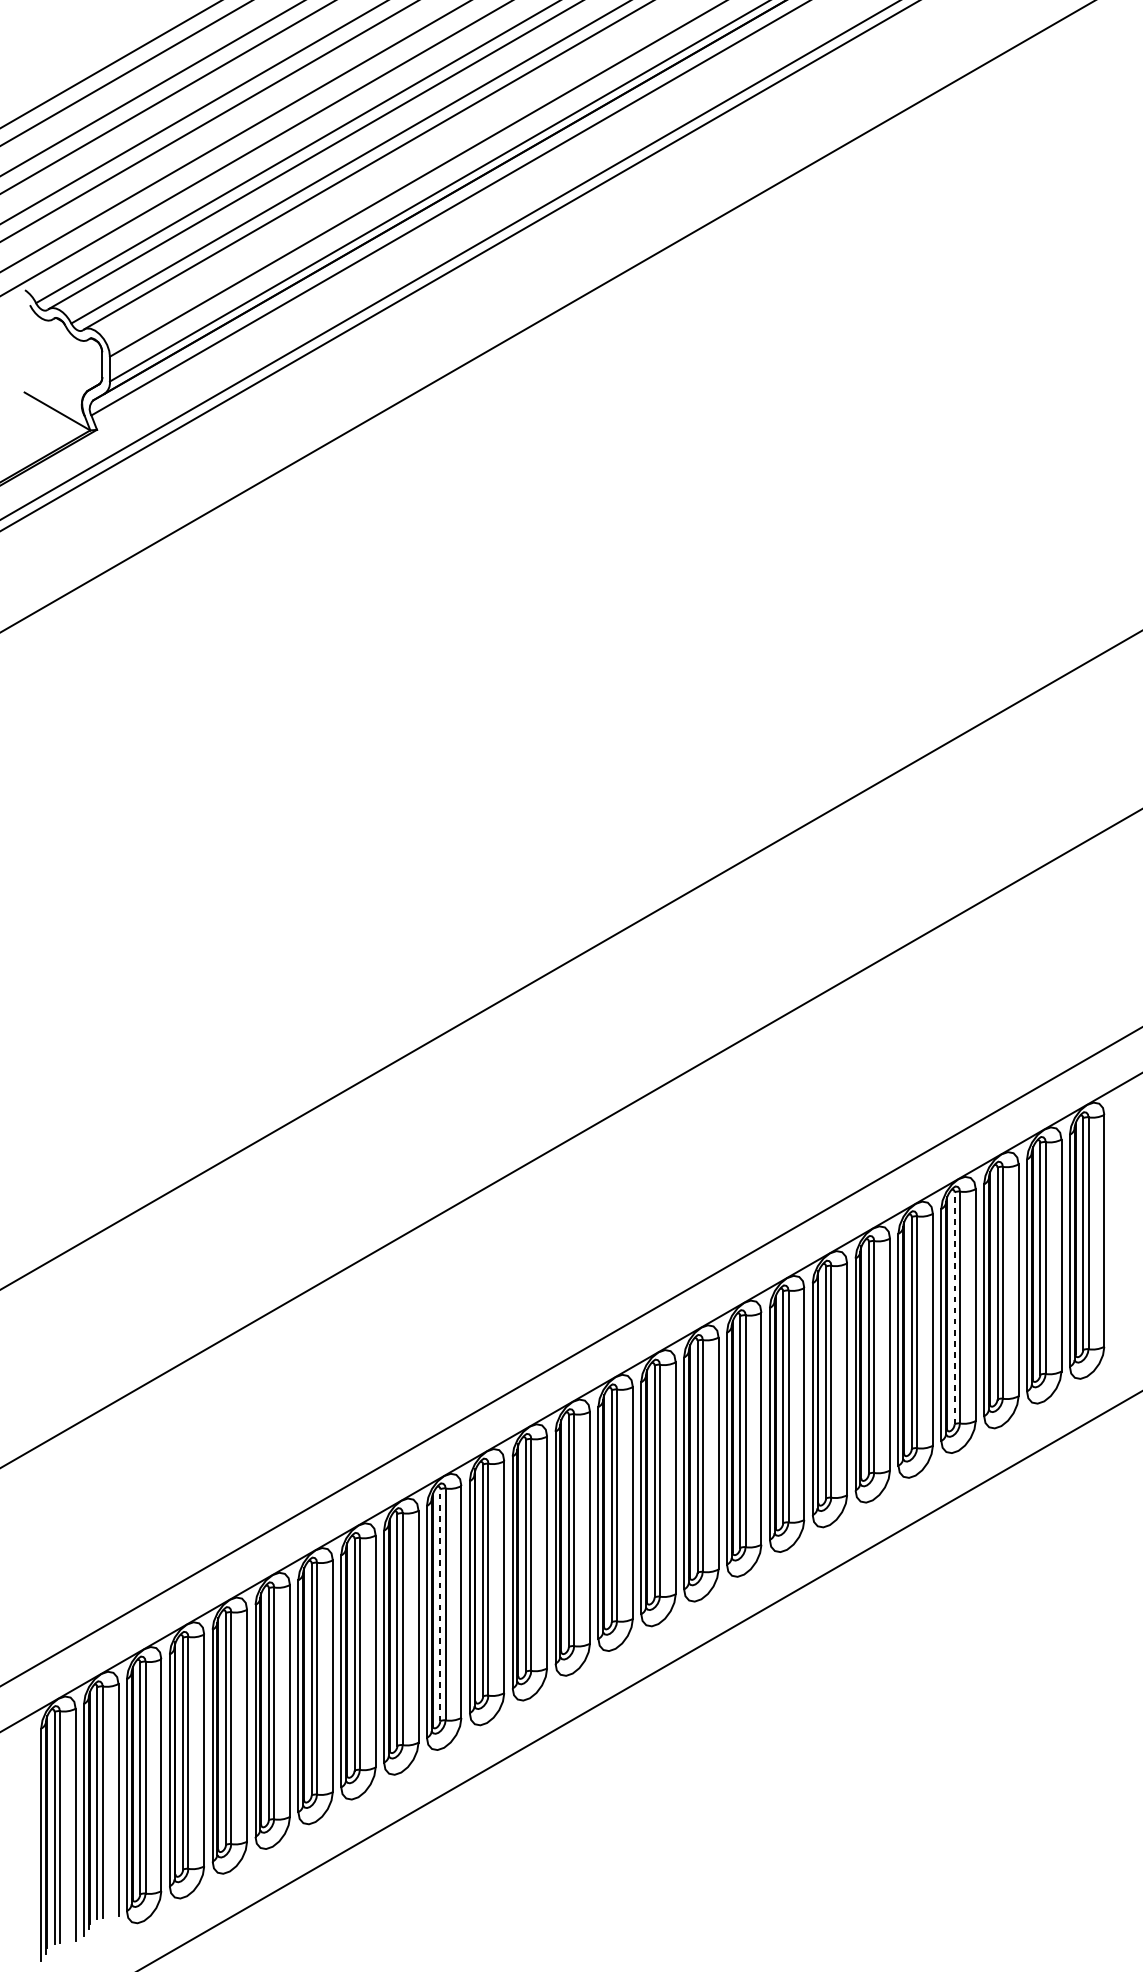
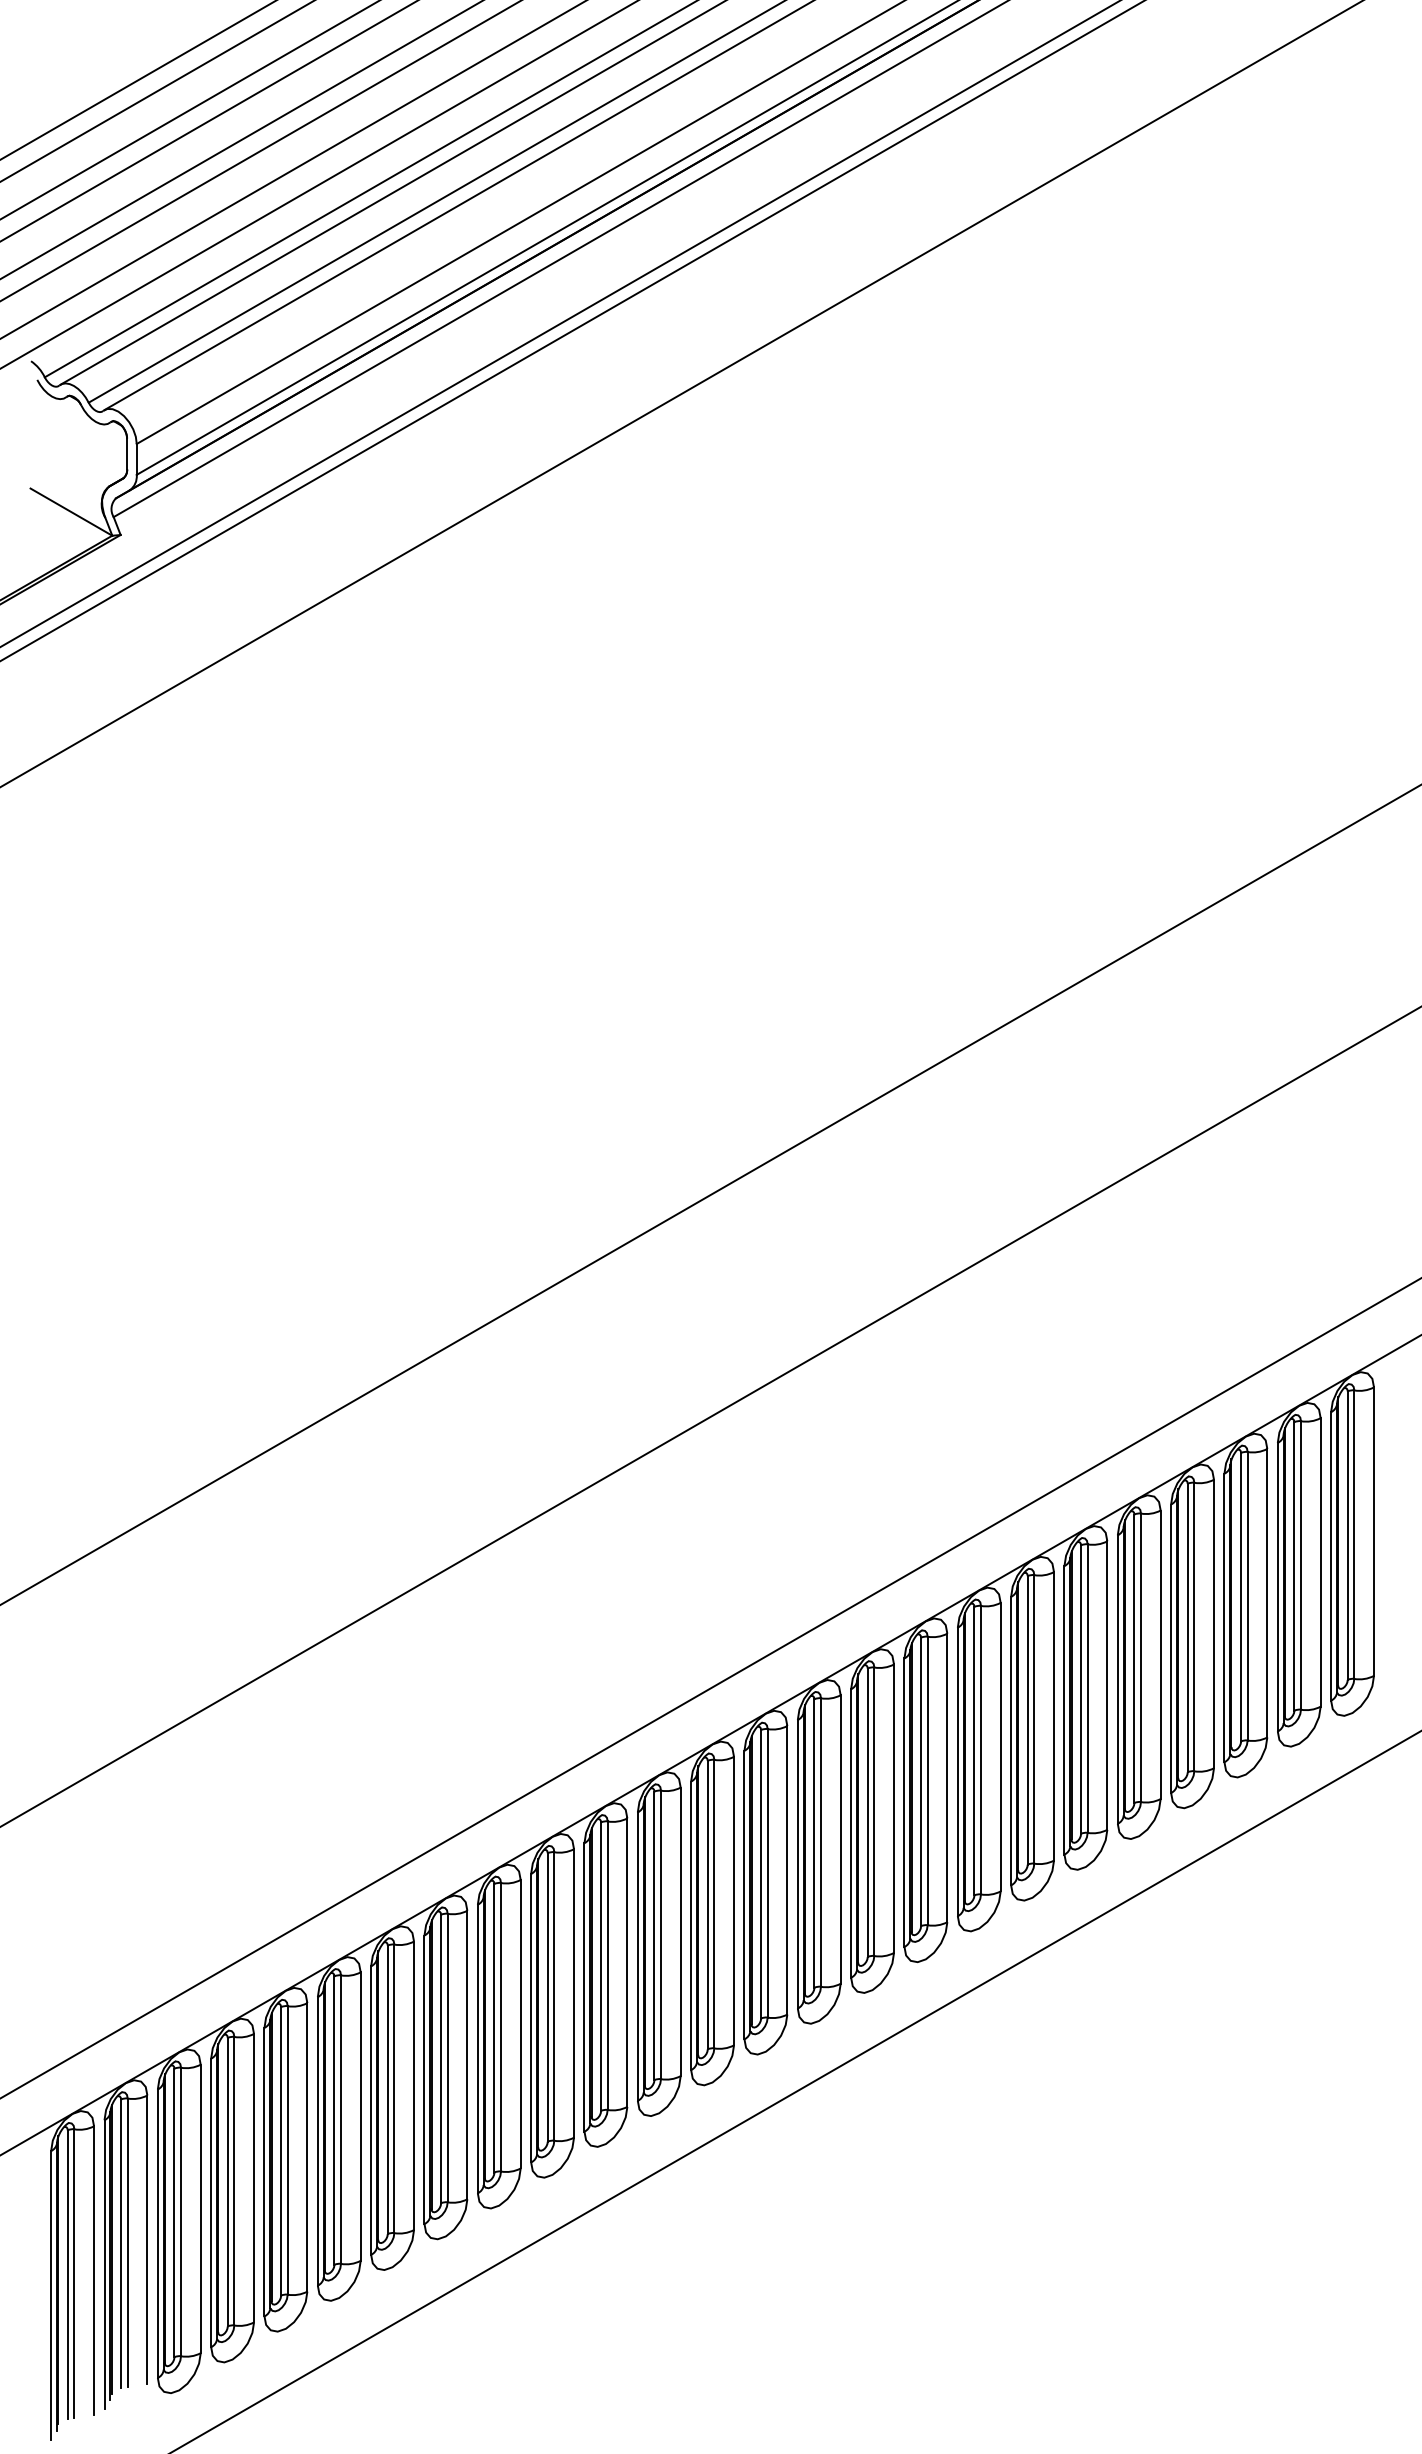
line: (954, 1307) -> (1187, 1627), dashed -> solid
line: (440, 1605) -> (547, 1997), dashed -> solid

